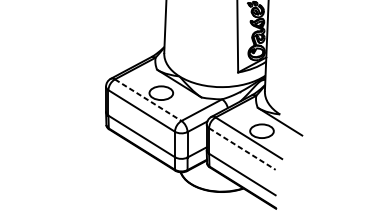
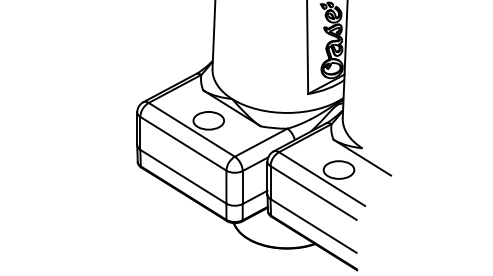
line: (147, 99) -> (191, 129), dashed -> solid
line: (242, 149) -> (313, 193), dashed -> solid

